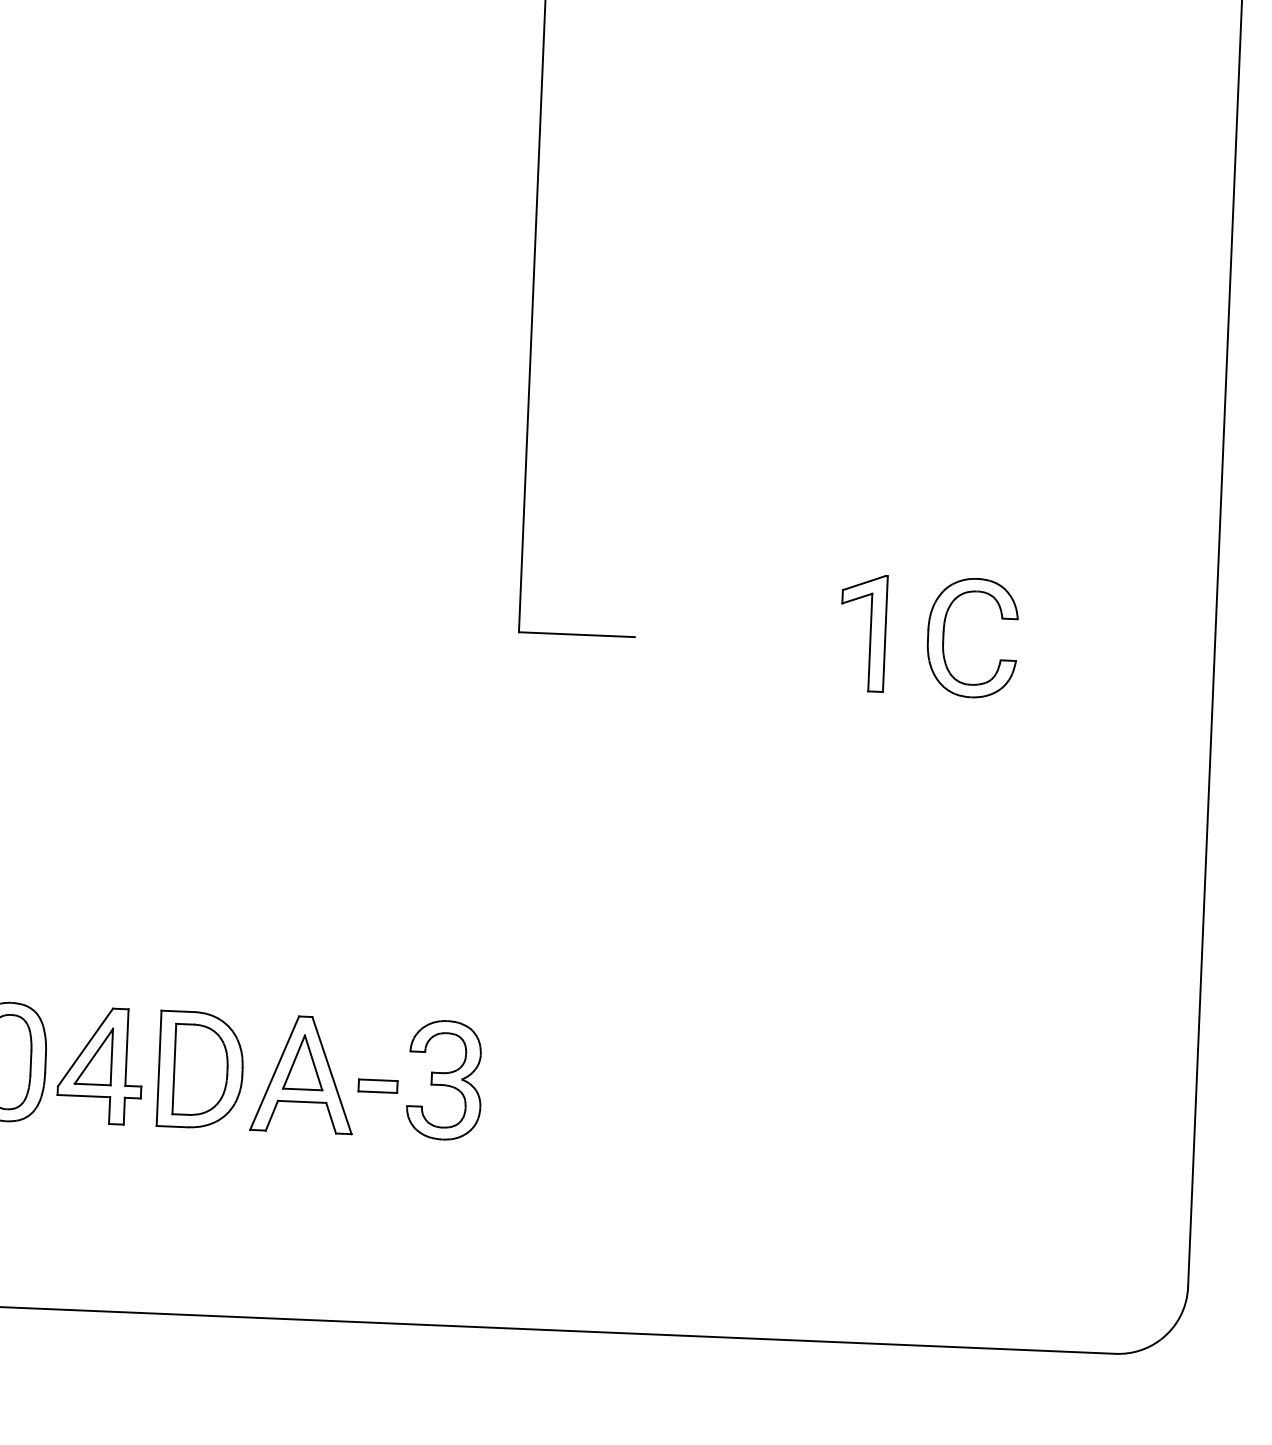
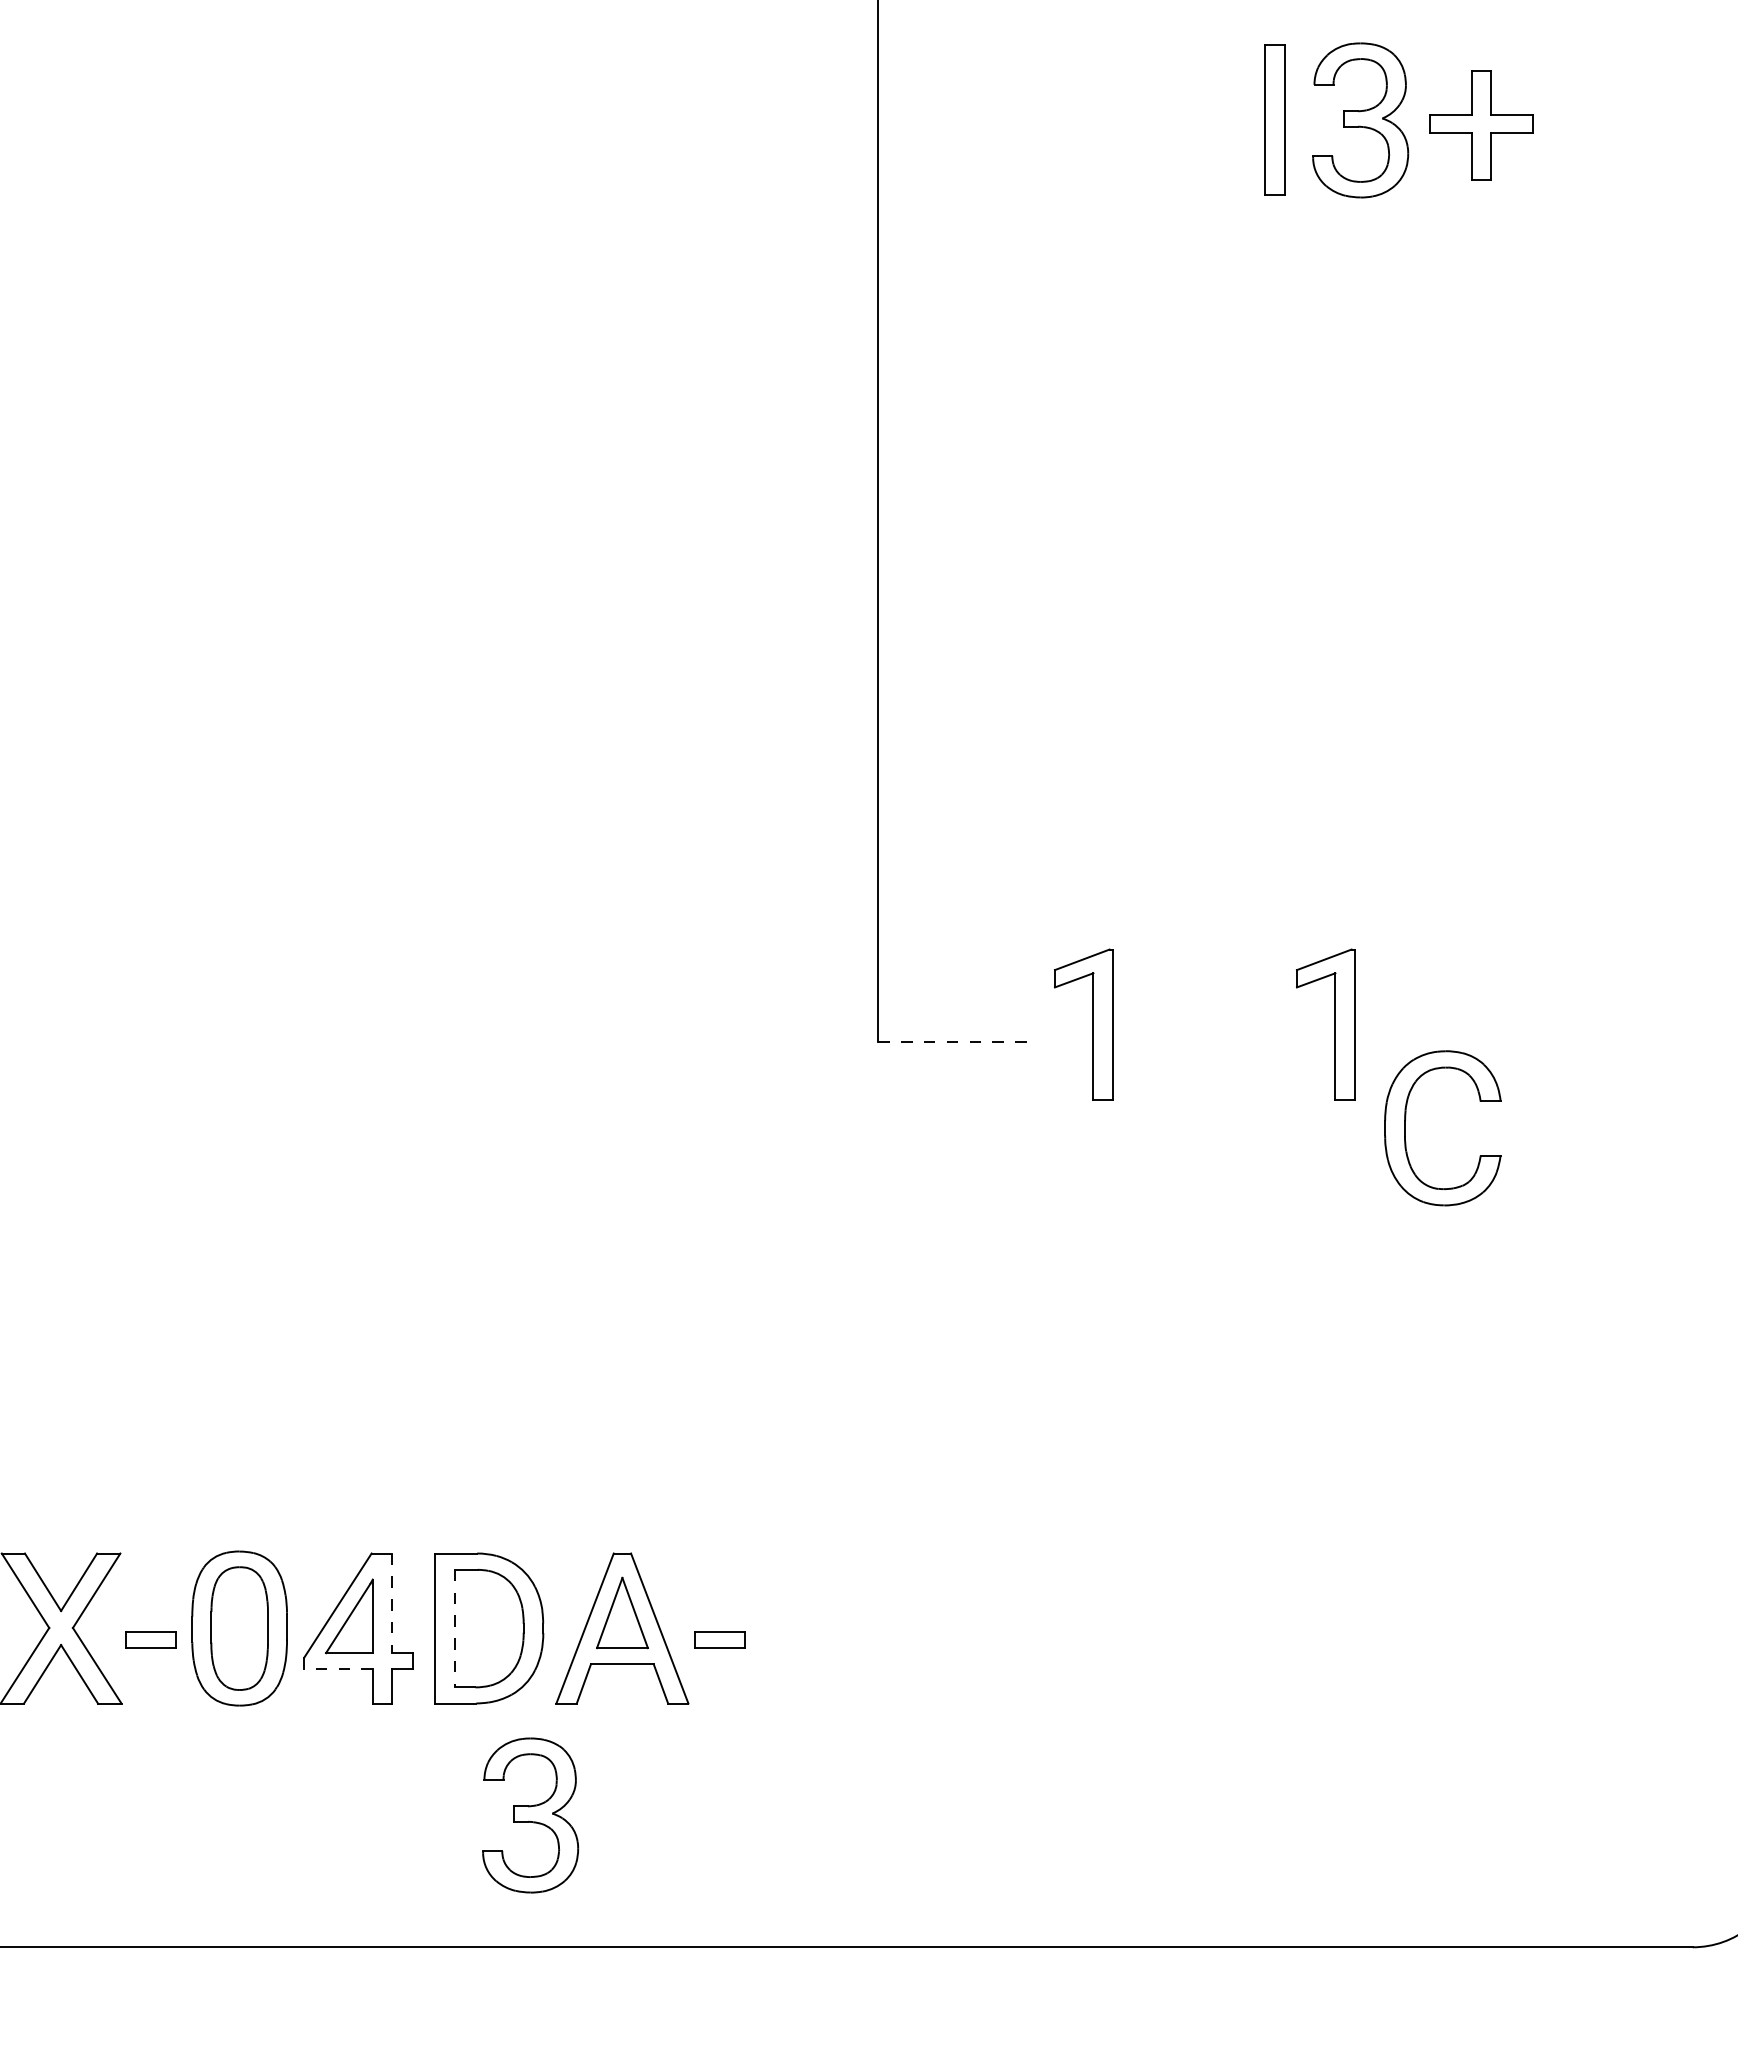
part: (684, 625) -> (1092, 1024), added
line: (577, 634) -> (954, 1042), solid -> dashed
part: (943, 636) -> (1405, 1128), moved
line: (126, 1047) -> (391, 1603), solid -> dashed
line: (174, 1068) -> (454, 1628), solid -> dashed
part: (444, 1080) -> (530, 1815), moved
line: (83, 1095) -> (338, 1668), solid -> dashed

